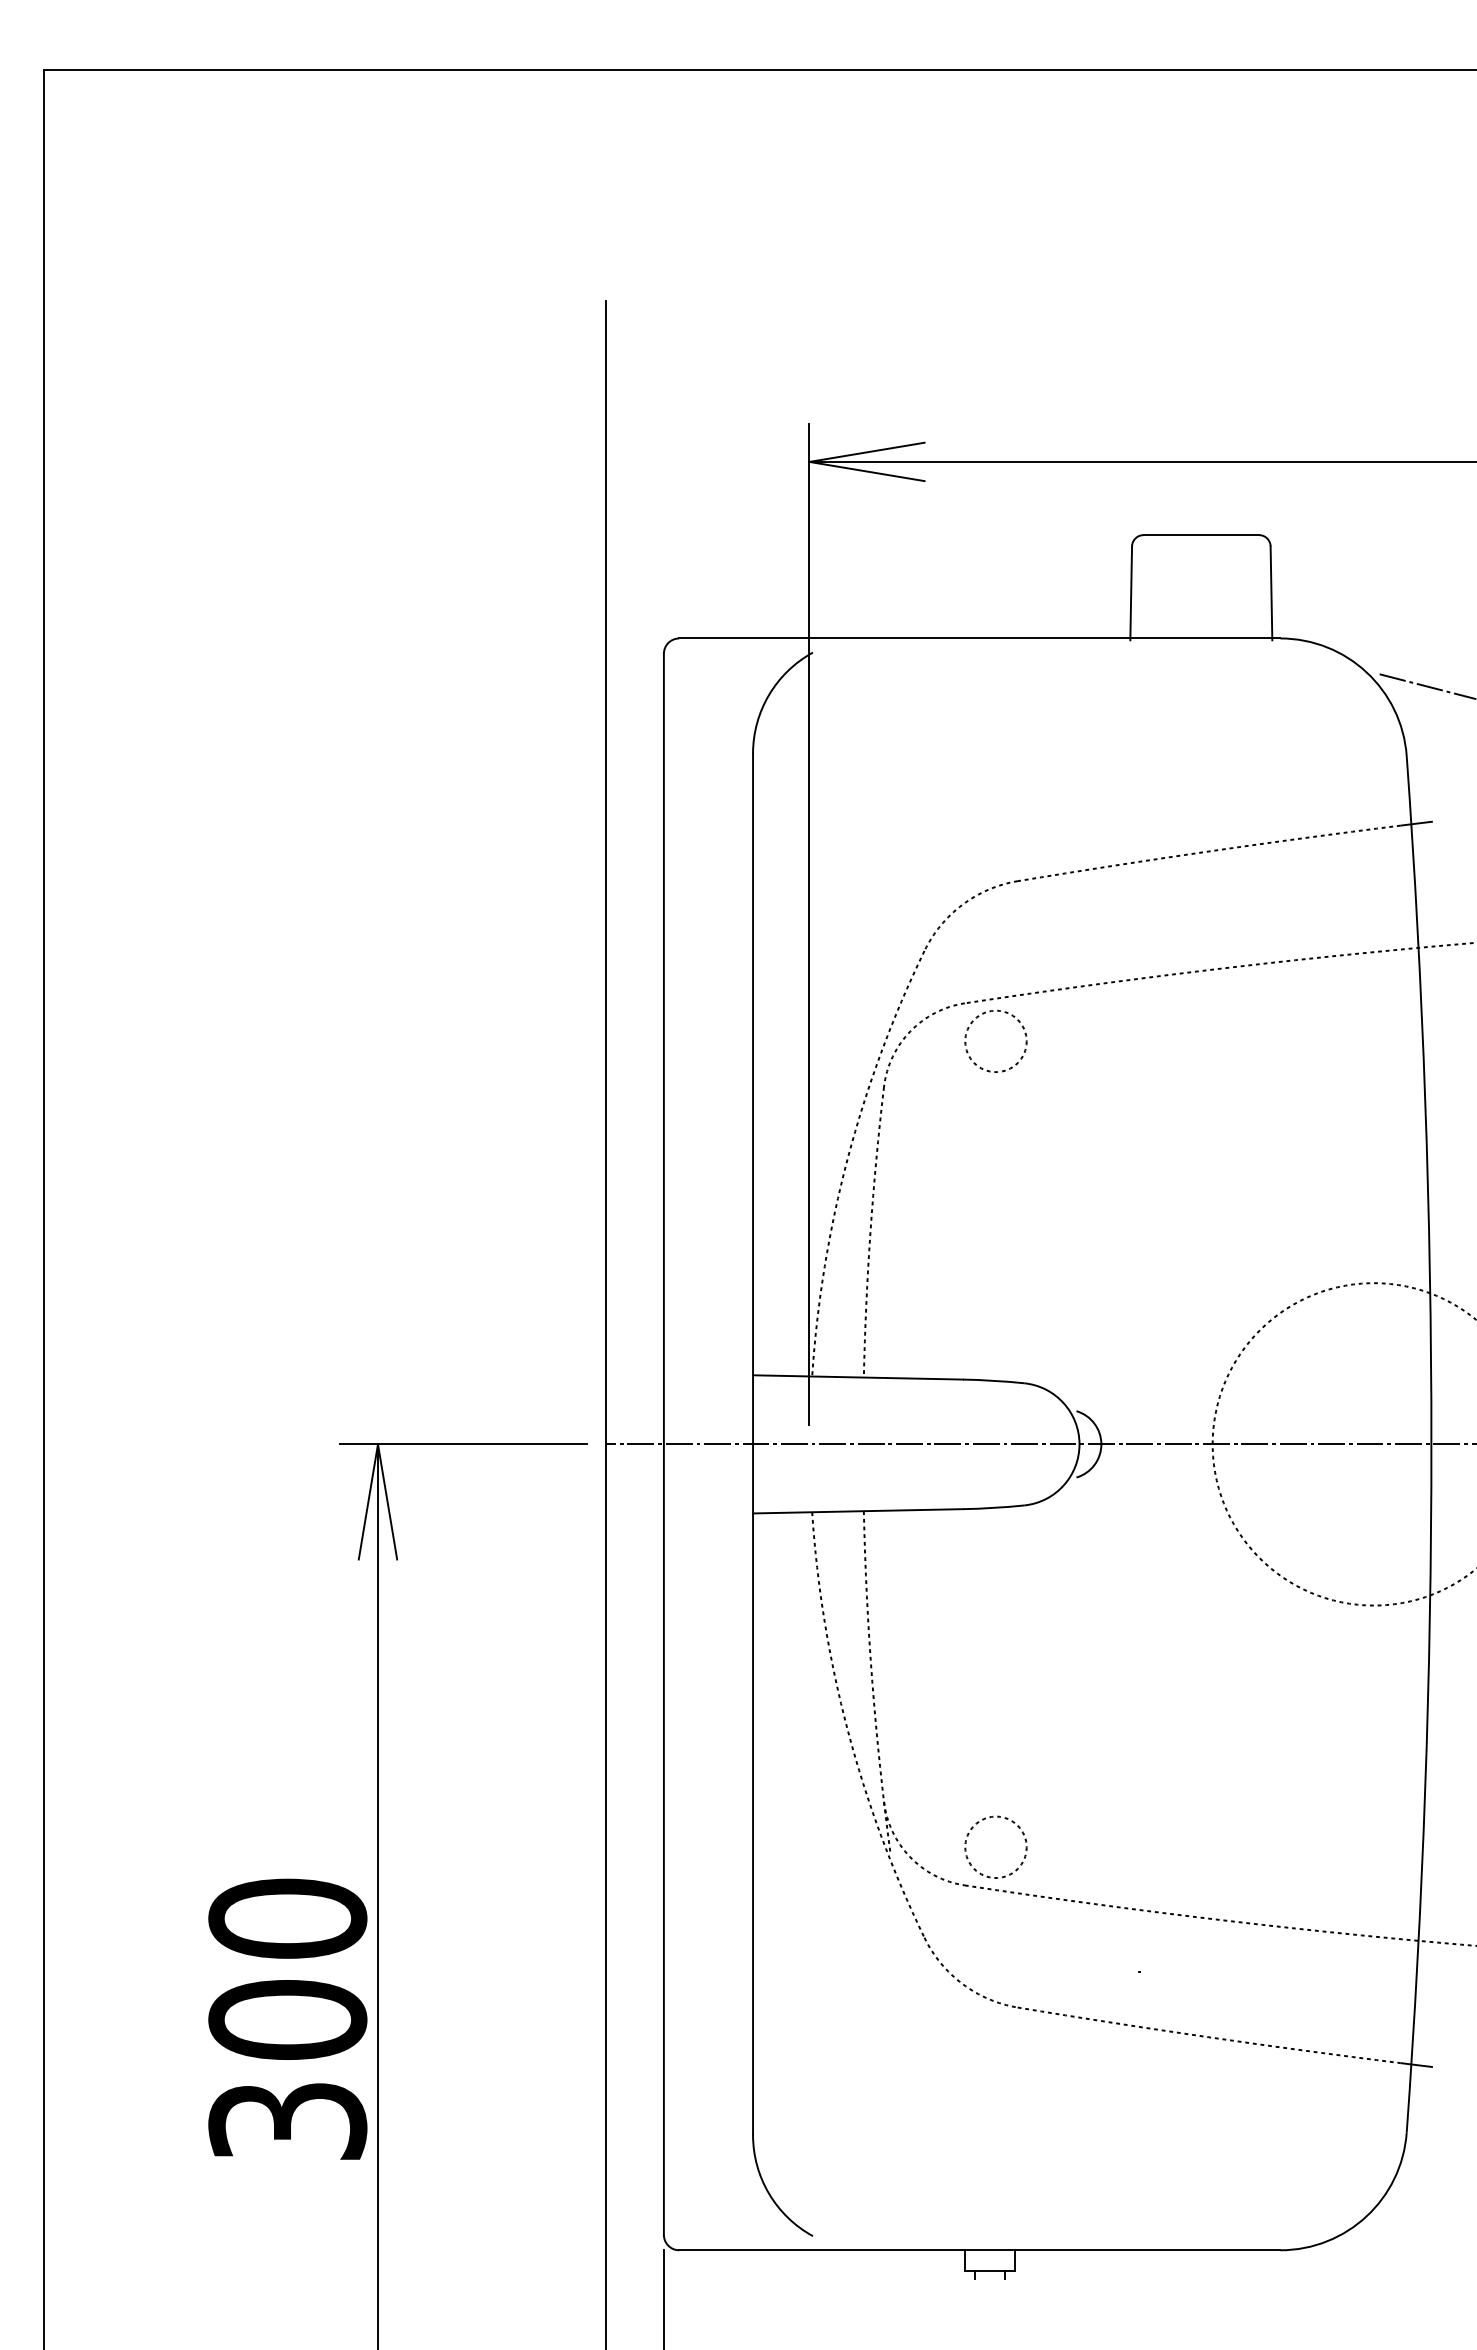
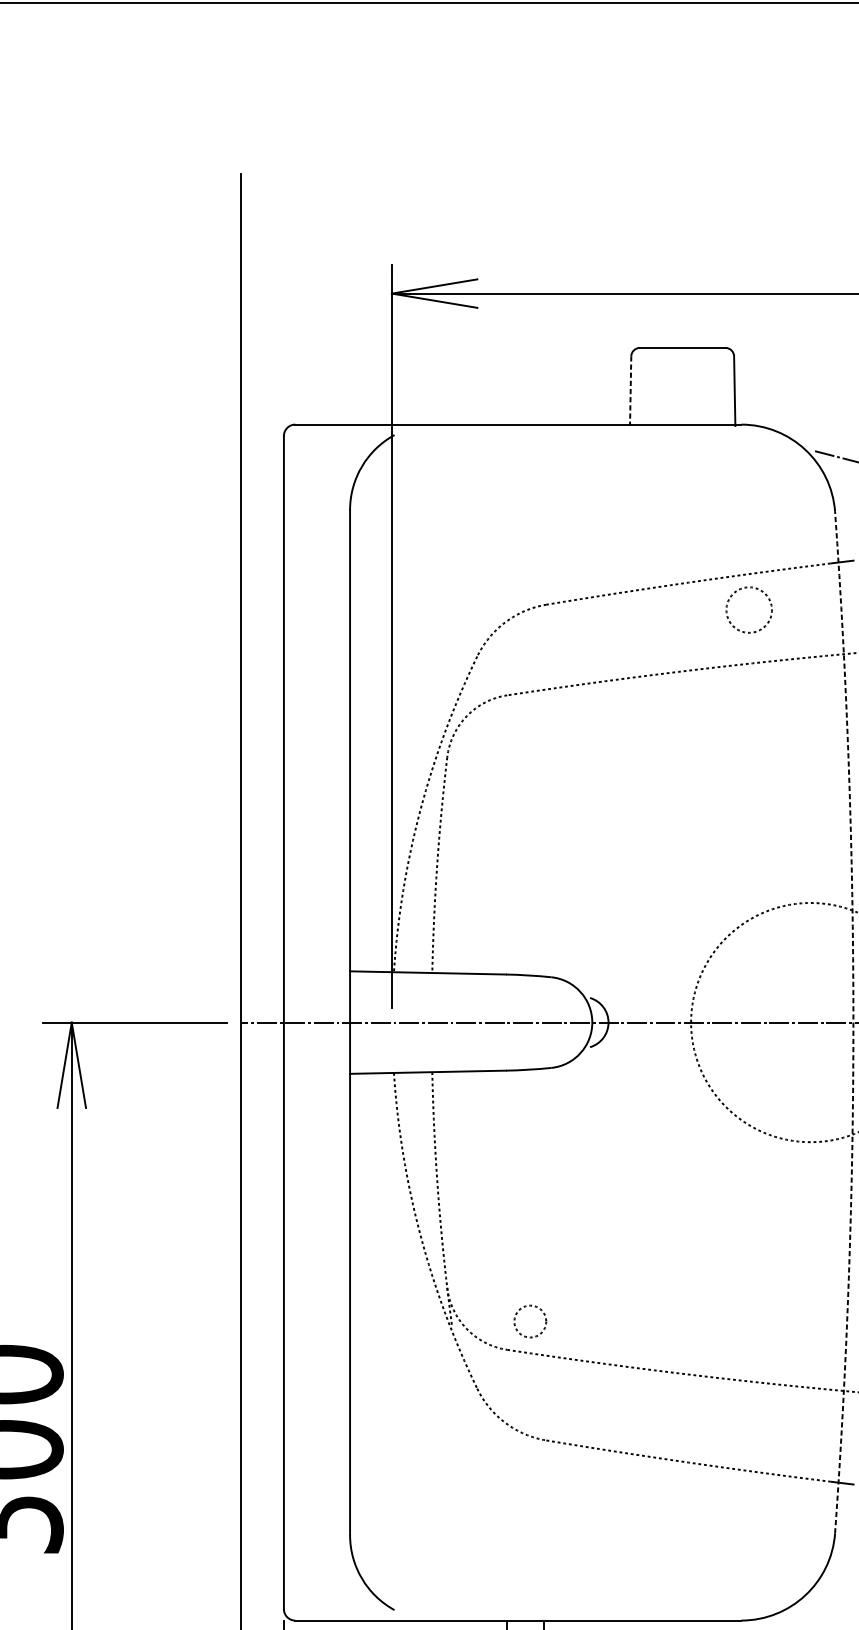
line: (1131, 593) -> (630, 391), solid -> dashed
circle: (995, 1040) -> (748, 609), moved
arc: (1431, 1444) -> (853, 1022), solid -> dashed
circle: (995, 1847) -> (529, 1321), size x0.7

